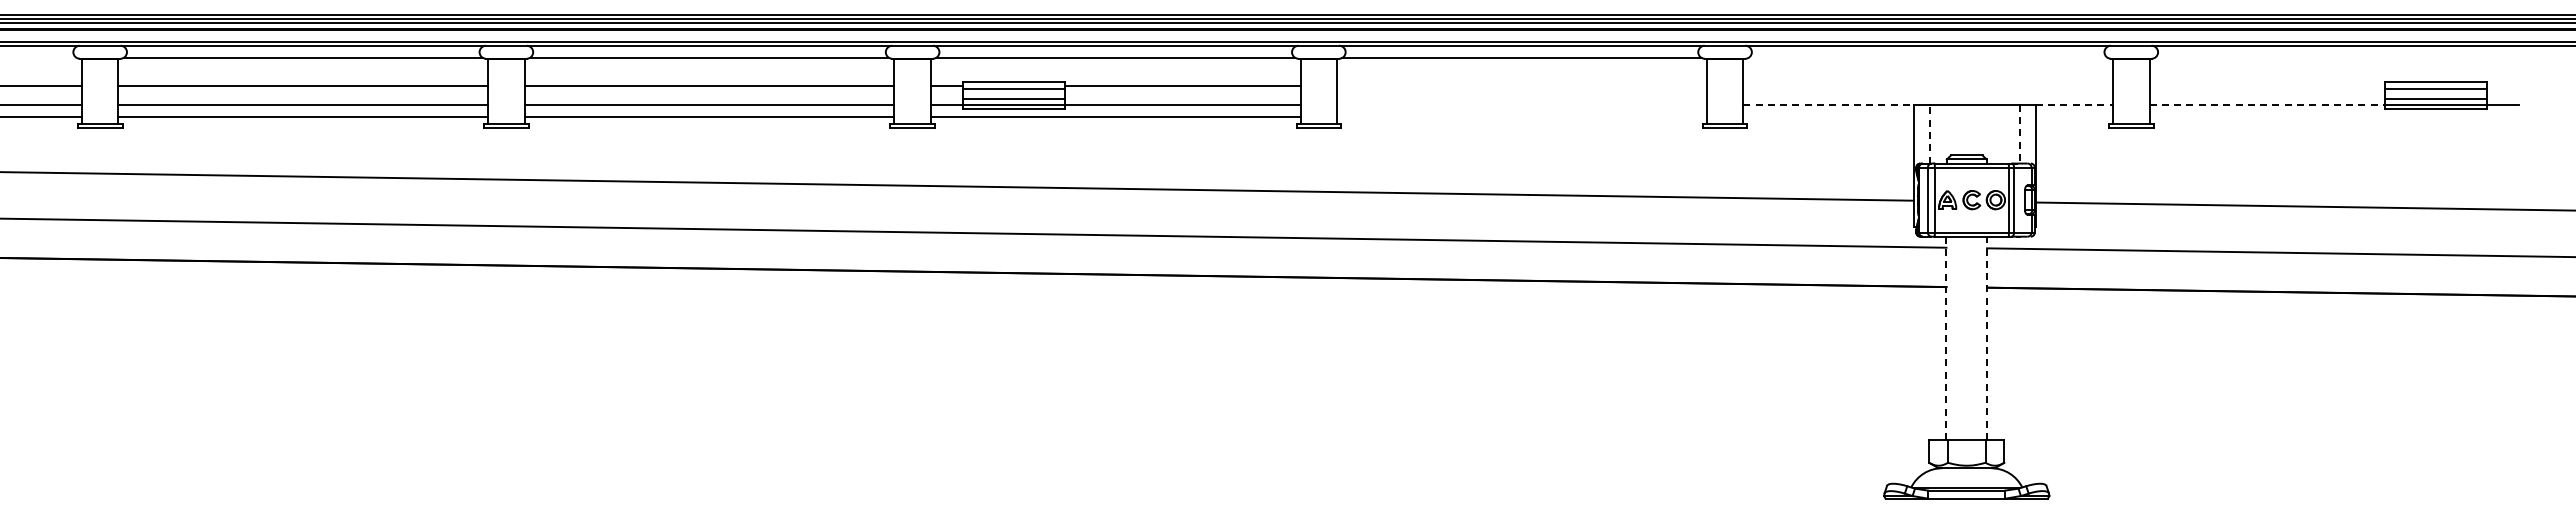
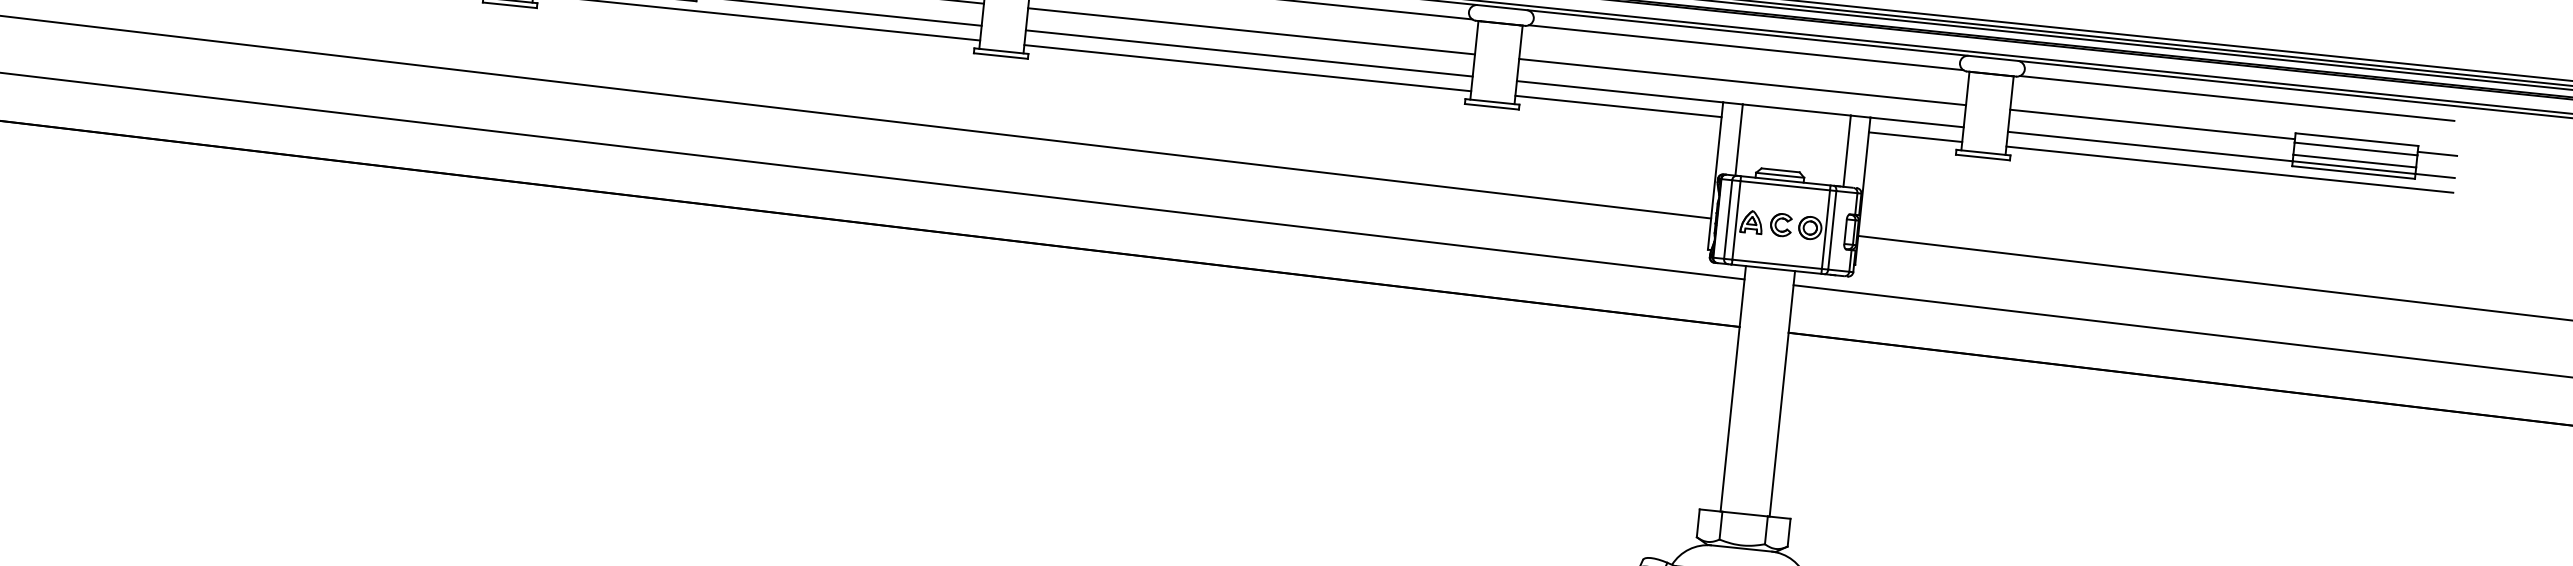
line: (1927, 57) -> (1745, 47), added
line: (2334, 57) -> (2237, 97), added
line: (1521, 86) -> (1251, 31), added
line: (1928, 86) -> (1743, 82), added
line: (2267, 86) -> (2152, 124), added
line: (2502, 86) -> (2436, 153), added
line: (1521, 104) -> (1248, 53), added
line: (1829, 104) -> (1621, 91), dashed -> solid
line: (2074, 104) -> (1917, 122), dashed -> solid
line: (2267, 104) -> (2150, 146), dashed -> solid
line: (1521, 116) -> (1247, 67), added
line: (1828, 116) -> (1618, 106), added
line: (2074, 116) -> (1915, 136), added
line: (2334, 116) -> (2230, 169), added
line: (1930, 133) -> (1739, 139), dashed -> solid
line: (2019, 134) -> (1847, 151), dashed -> solid
line: (1946, 338) -> (1733, 389), dashed -> solid
line: (1987, 338) -> (1782, 394), dashed -> solid

